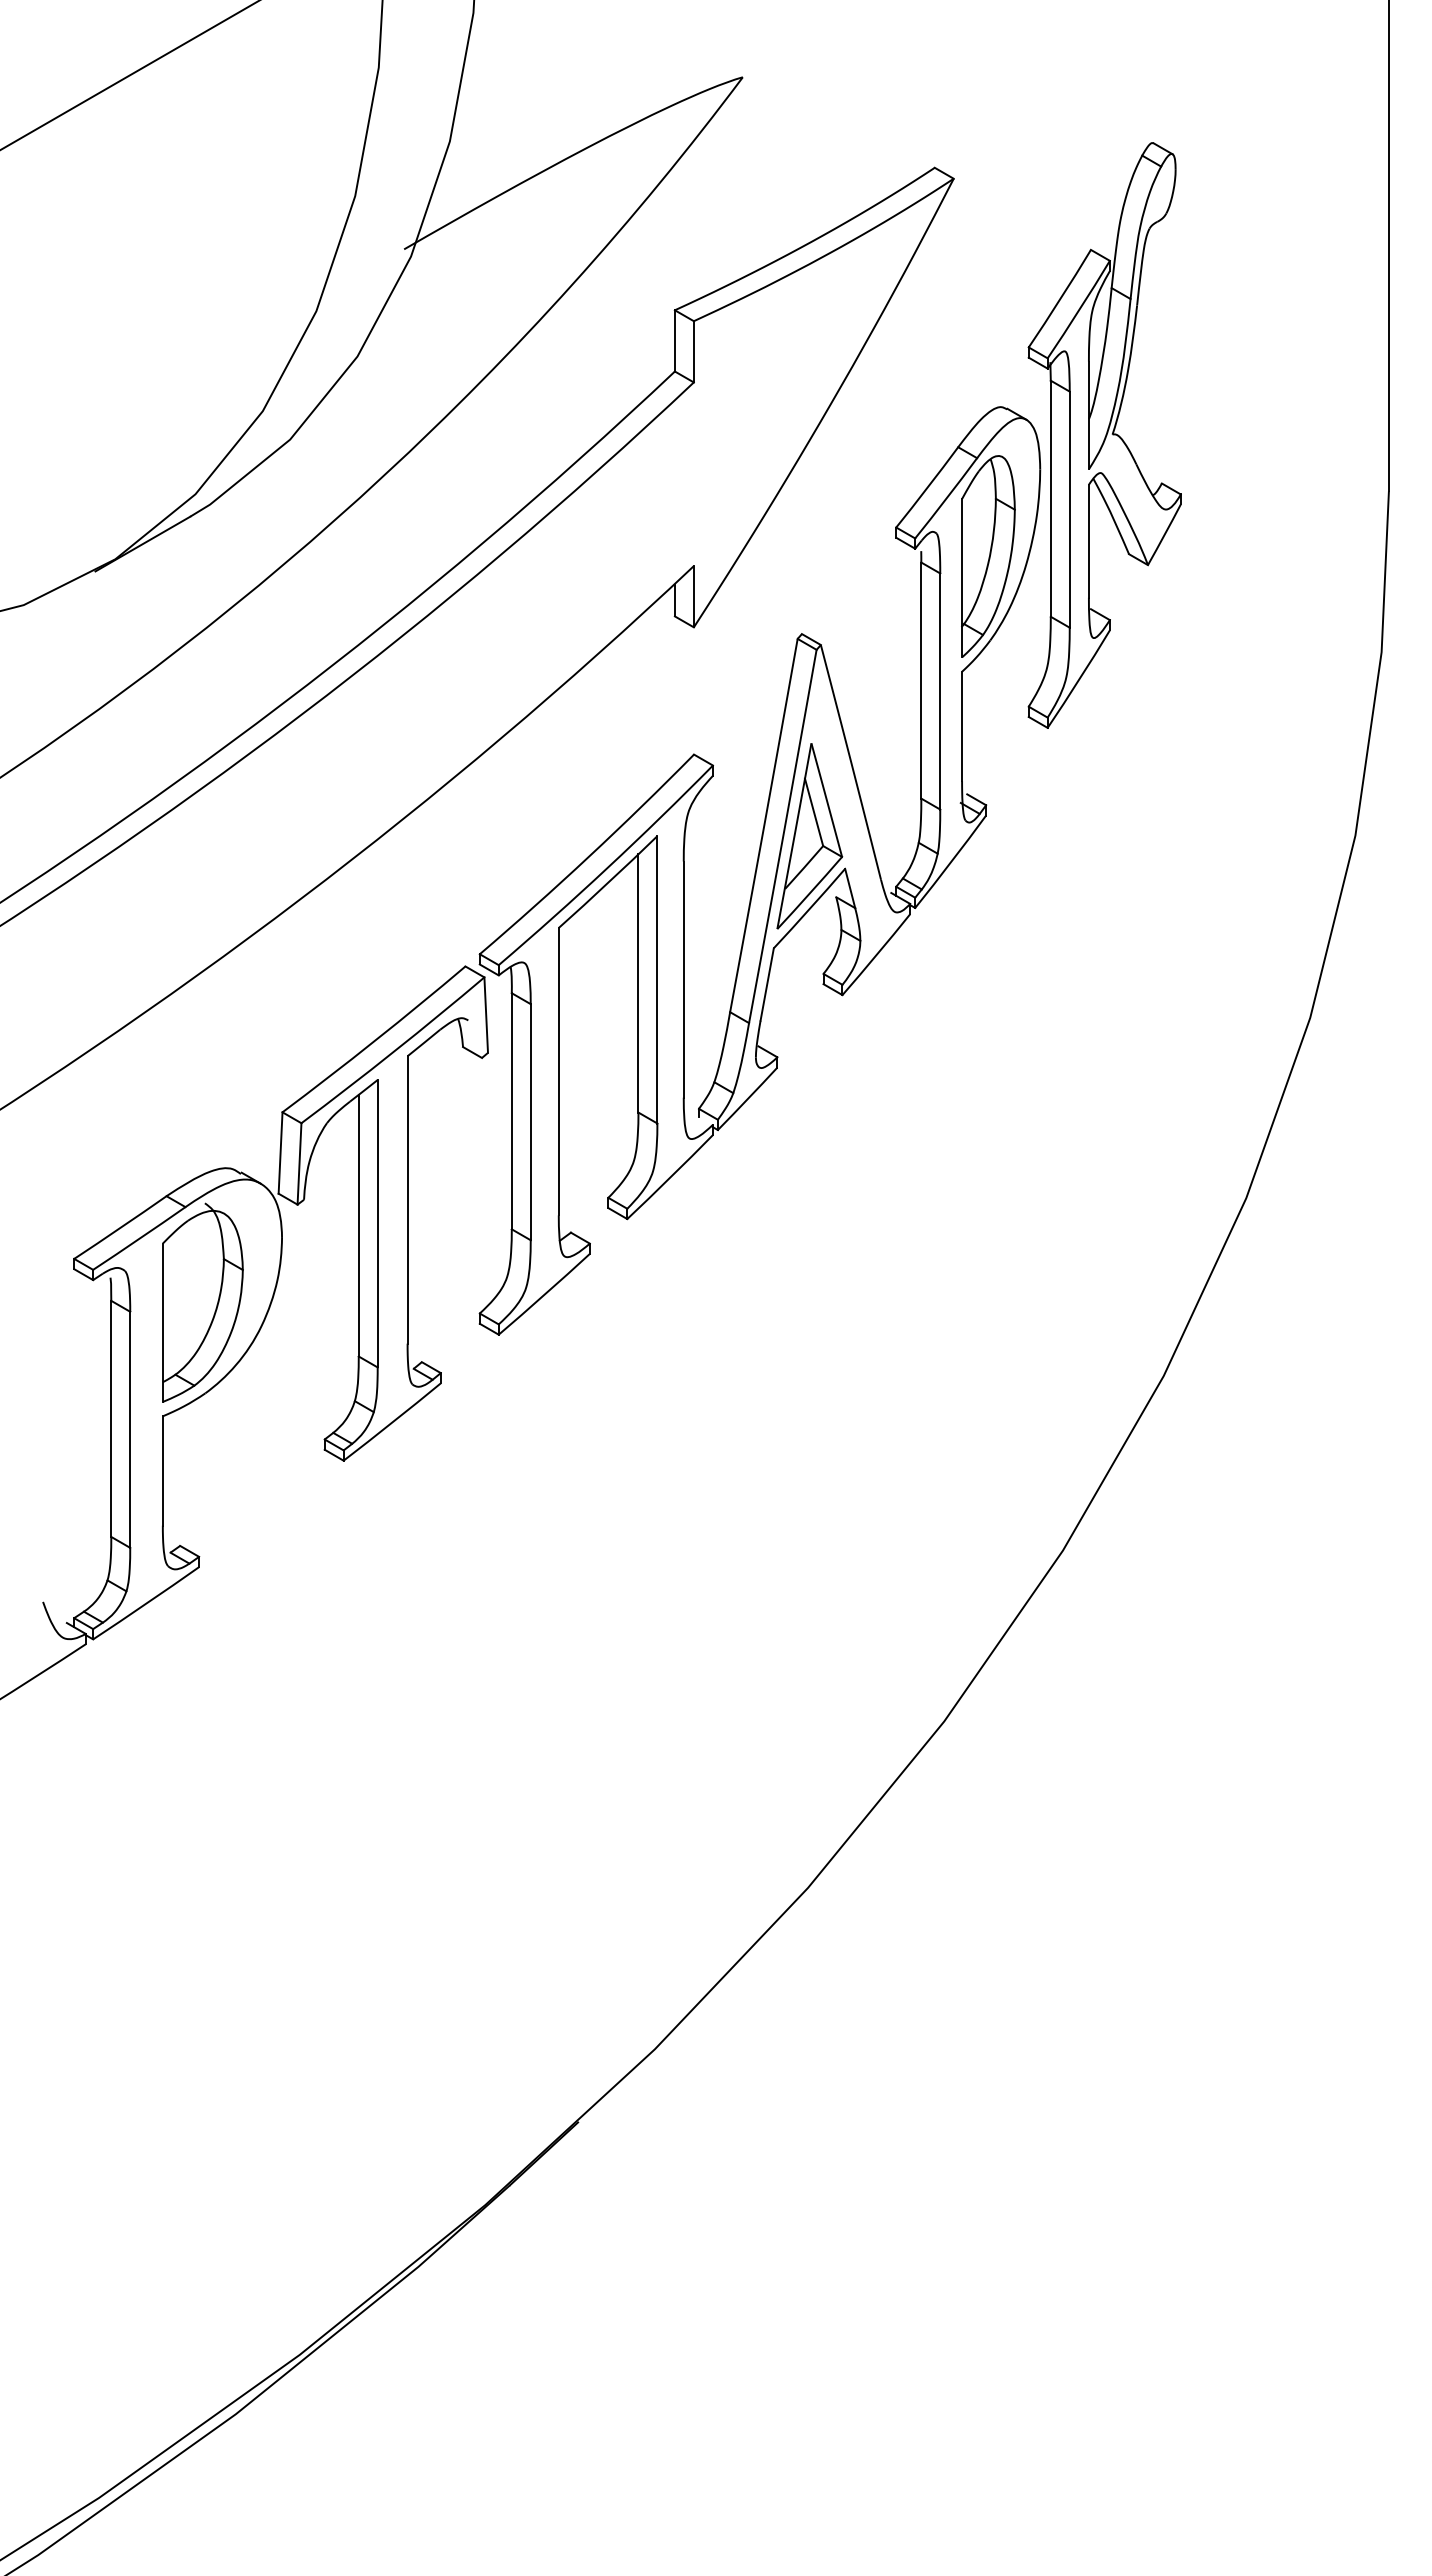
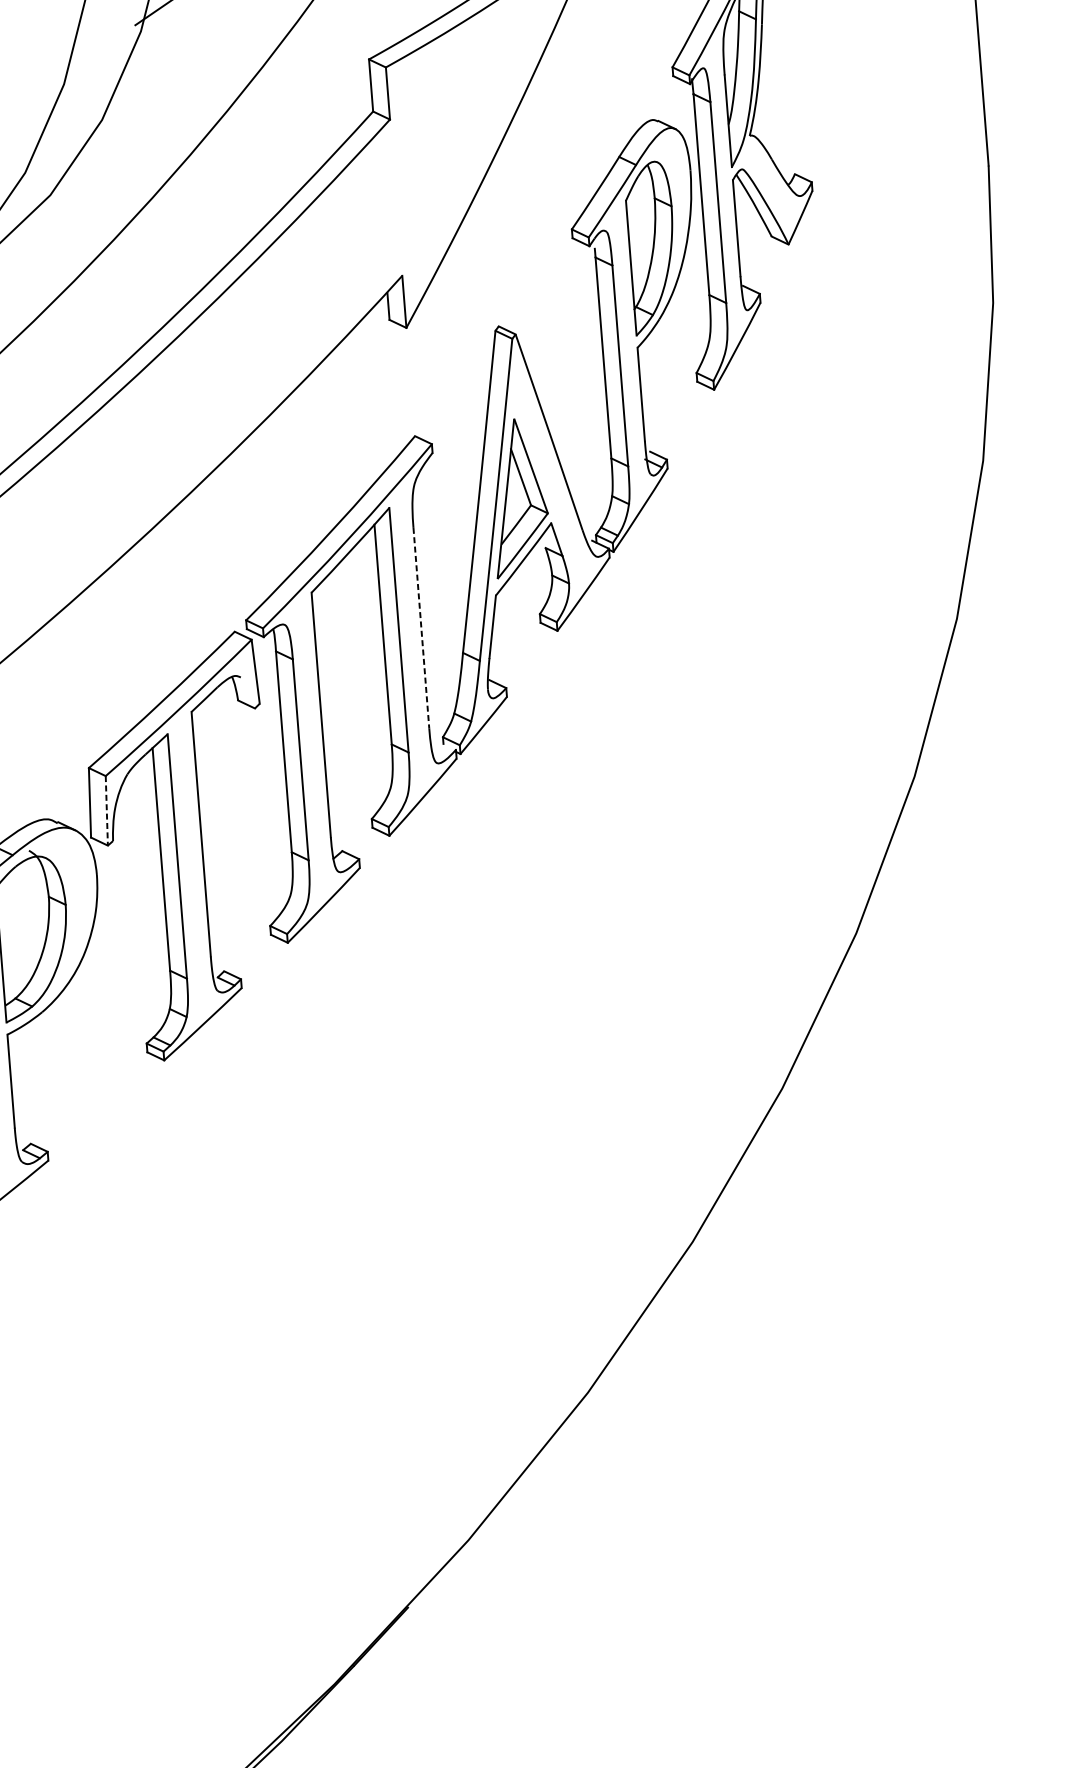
line: (683, 980) -> (421, 629), solid -> dashed
line: (299, 1163) -> (106, 810), solid -> dashed

